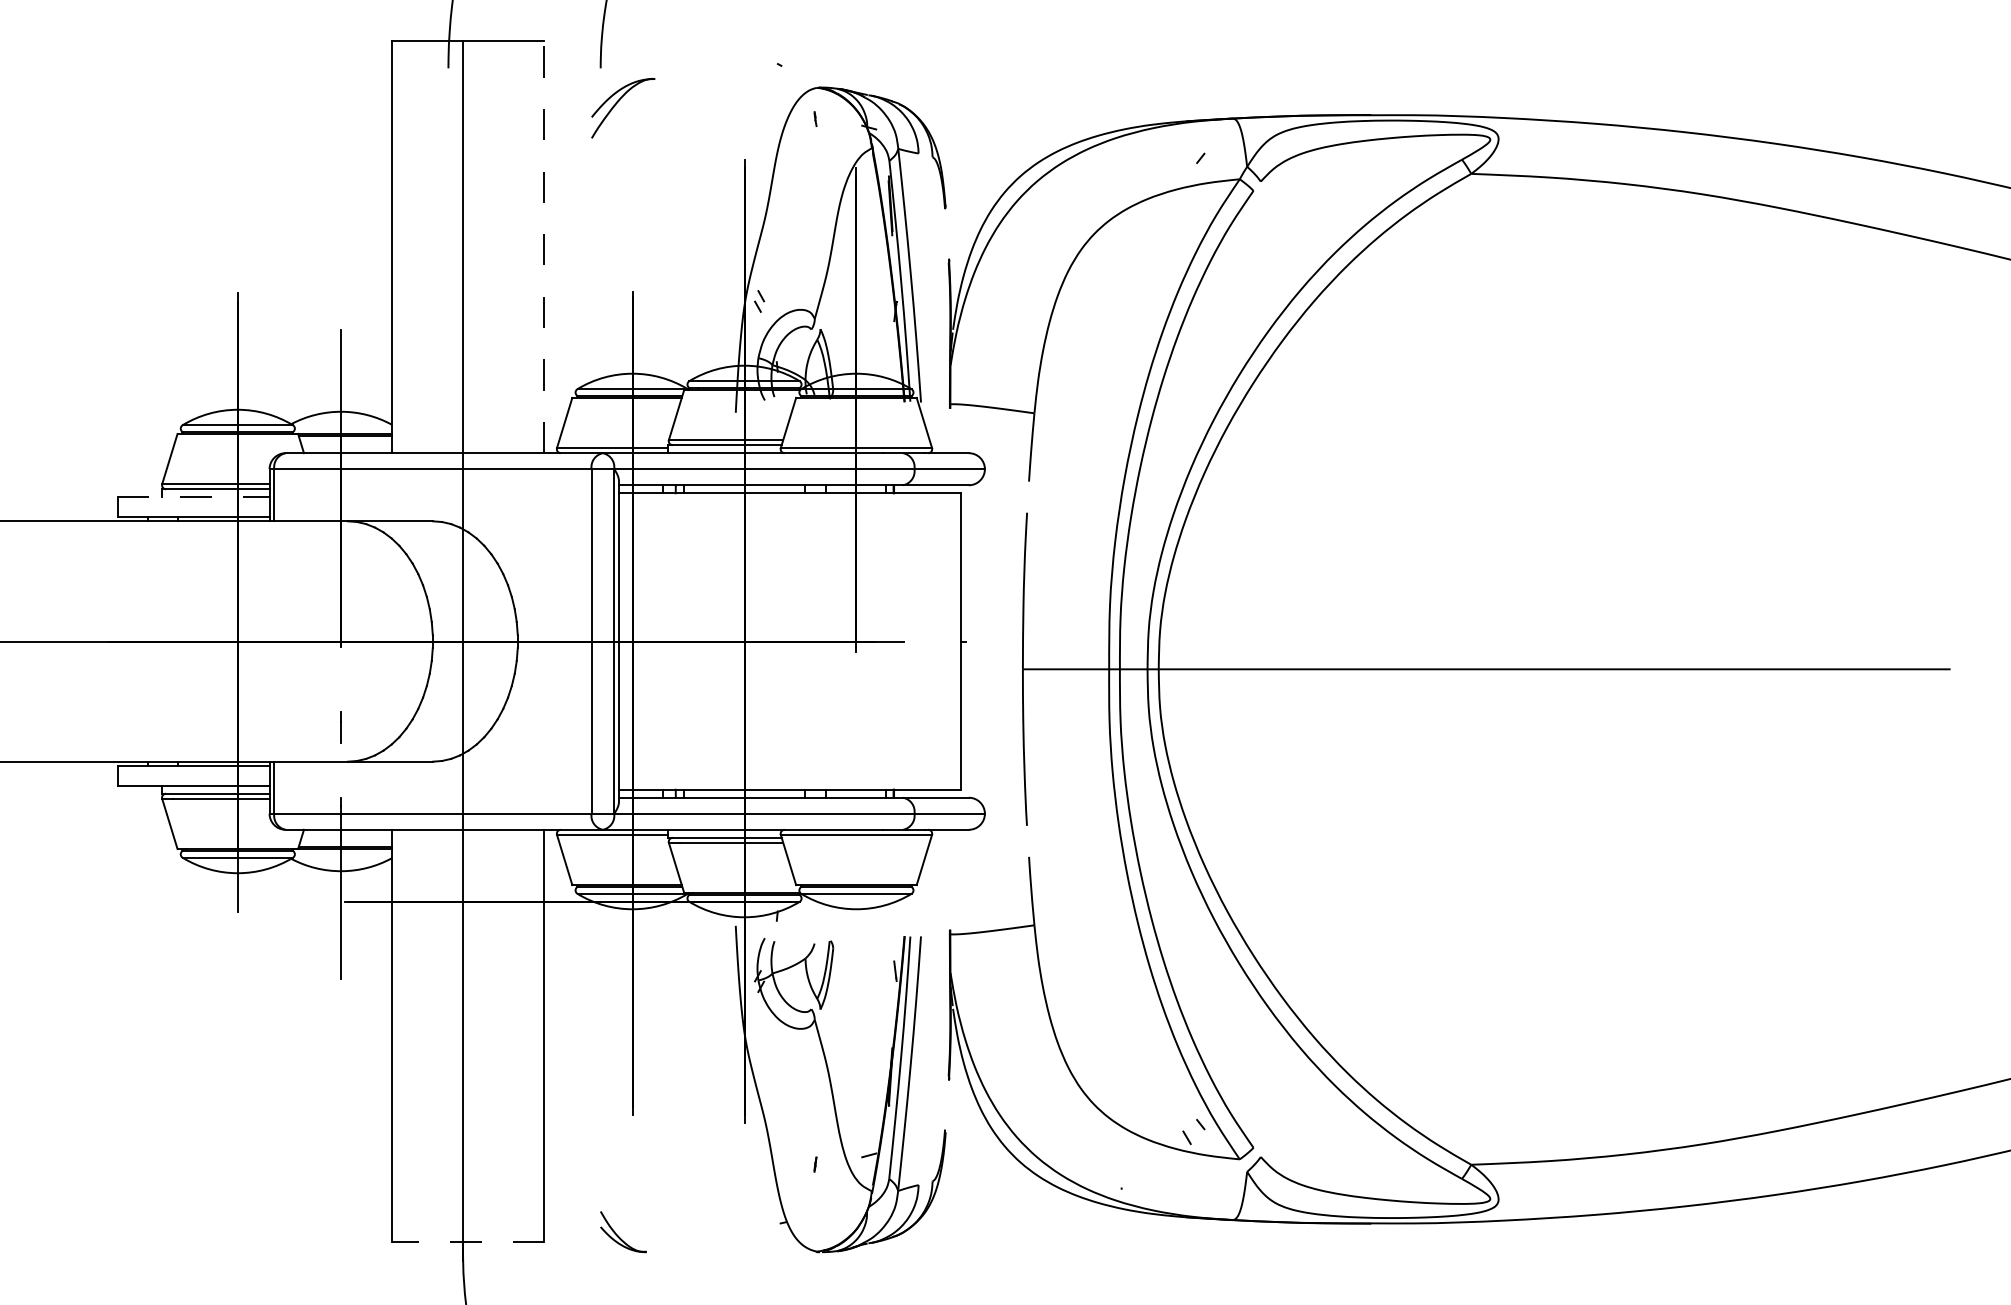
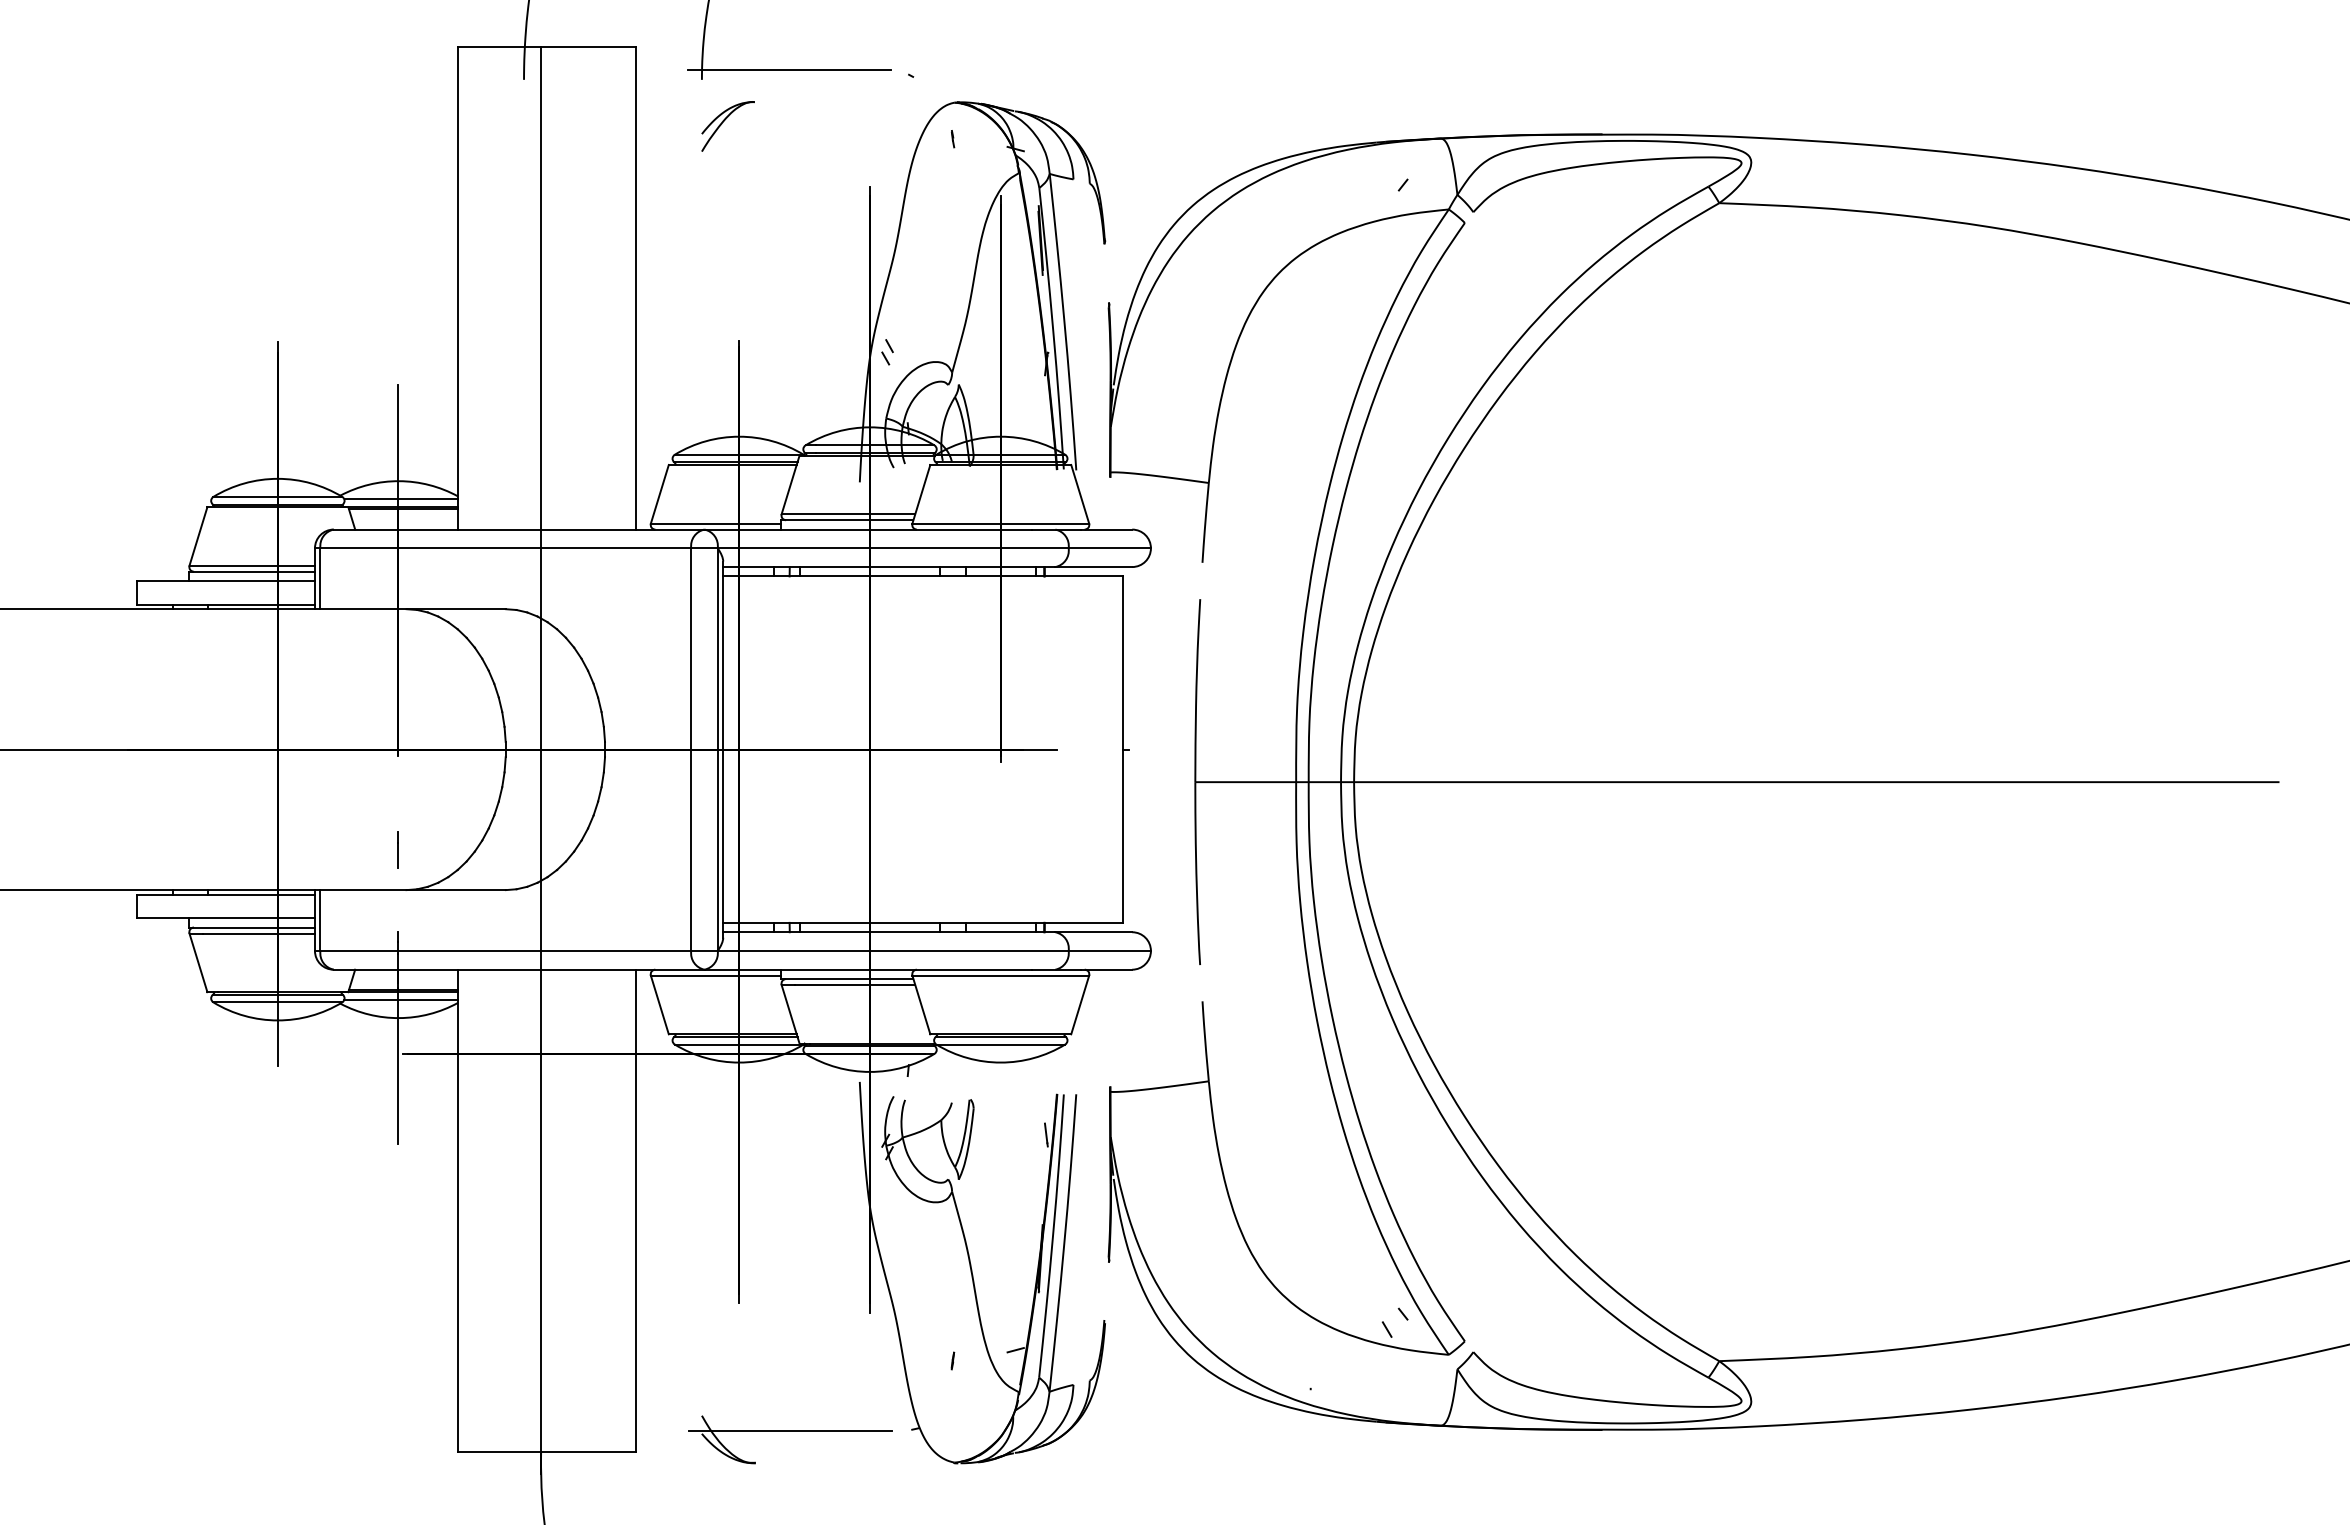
line: (675, 59) -> (789, 69), added
part: (622, 108) -> (727, 126), size x0.71
line: (543, 246) -> (635, 287), dashed -> solid
line: (343, 427) -> (401, 499), added
line: (193, 497) -> (226, 581), dashed -> solid
line: (343, 856) -> (401, 1000), added
line: (676, 1224) -> (790, 1430), added
line: (468, 1242) -> (547, 1451), dashed -> solid

